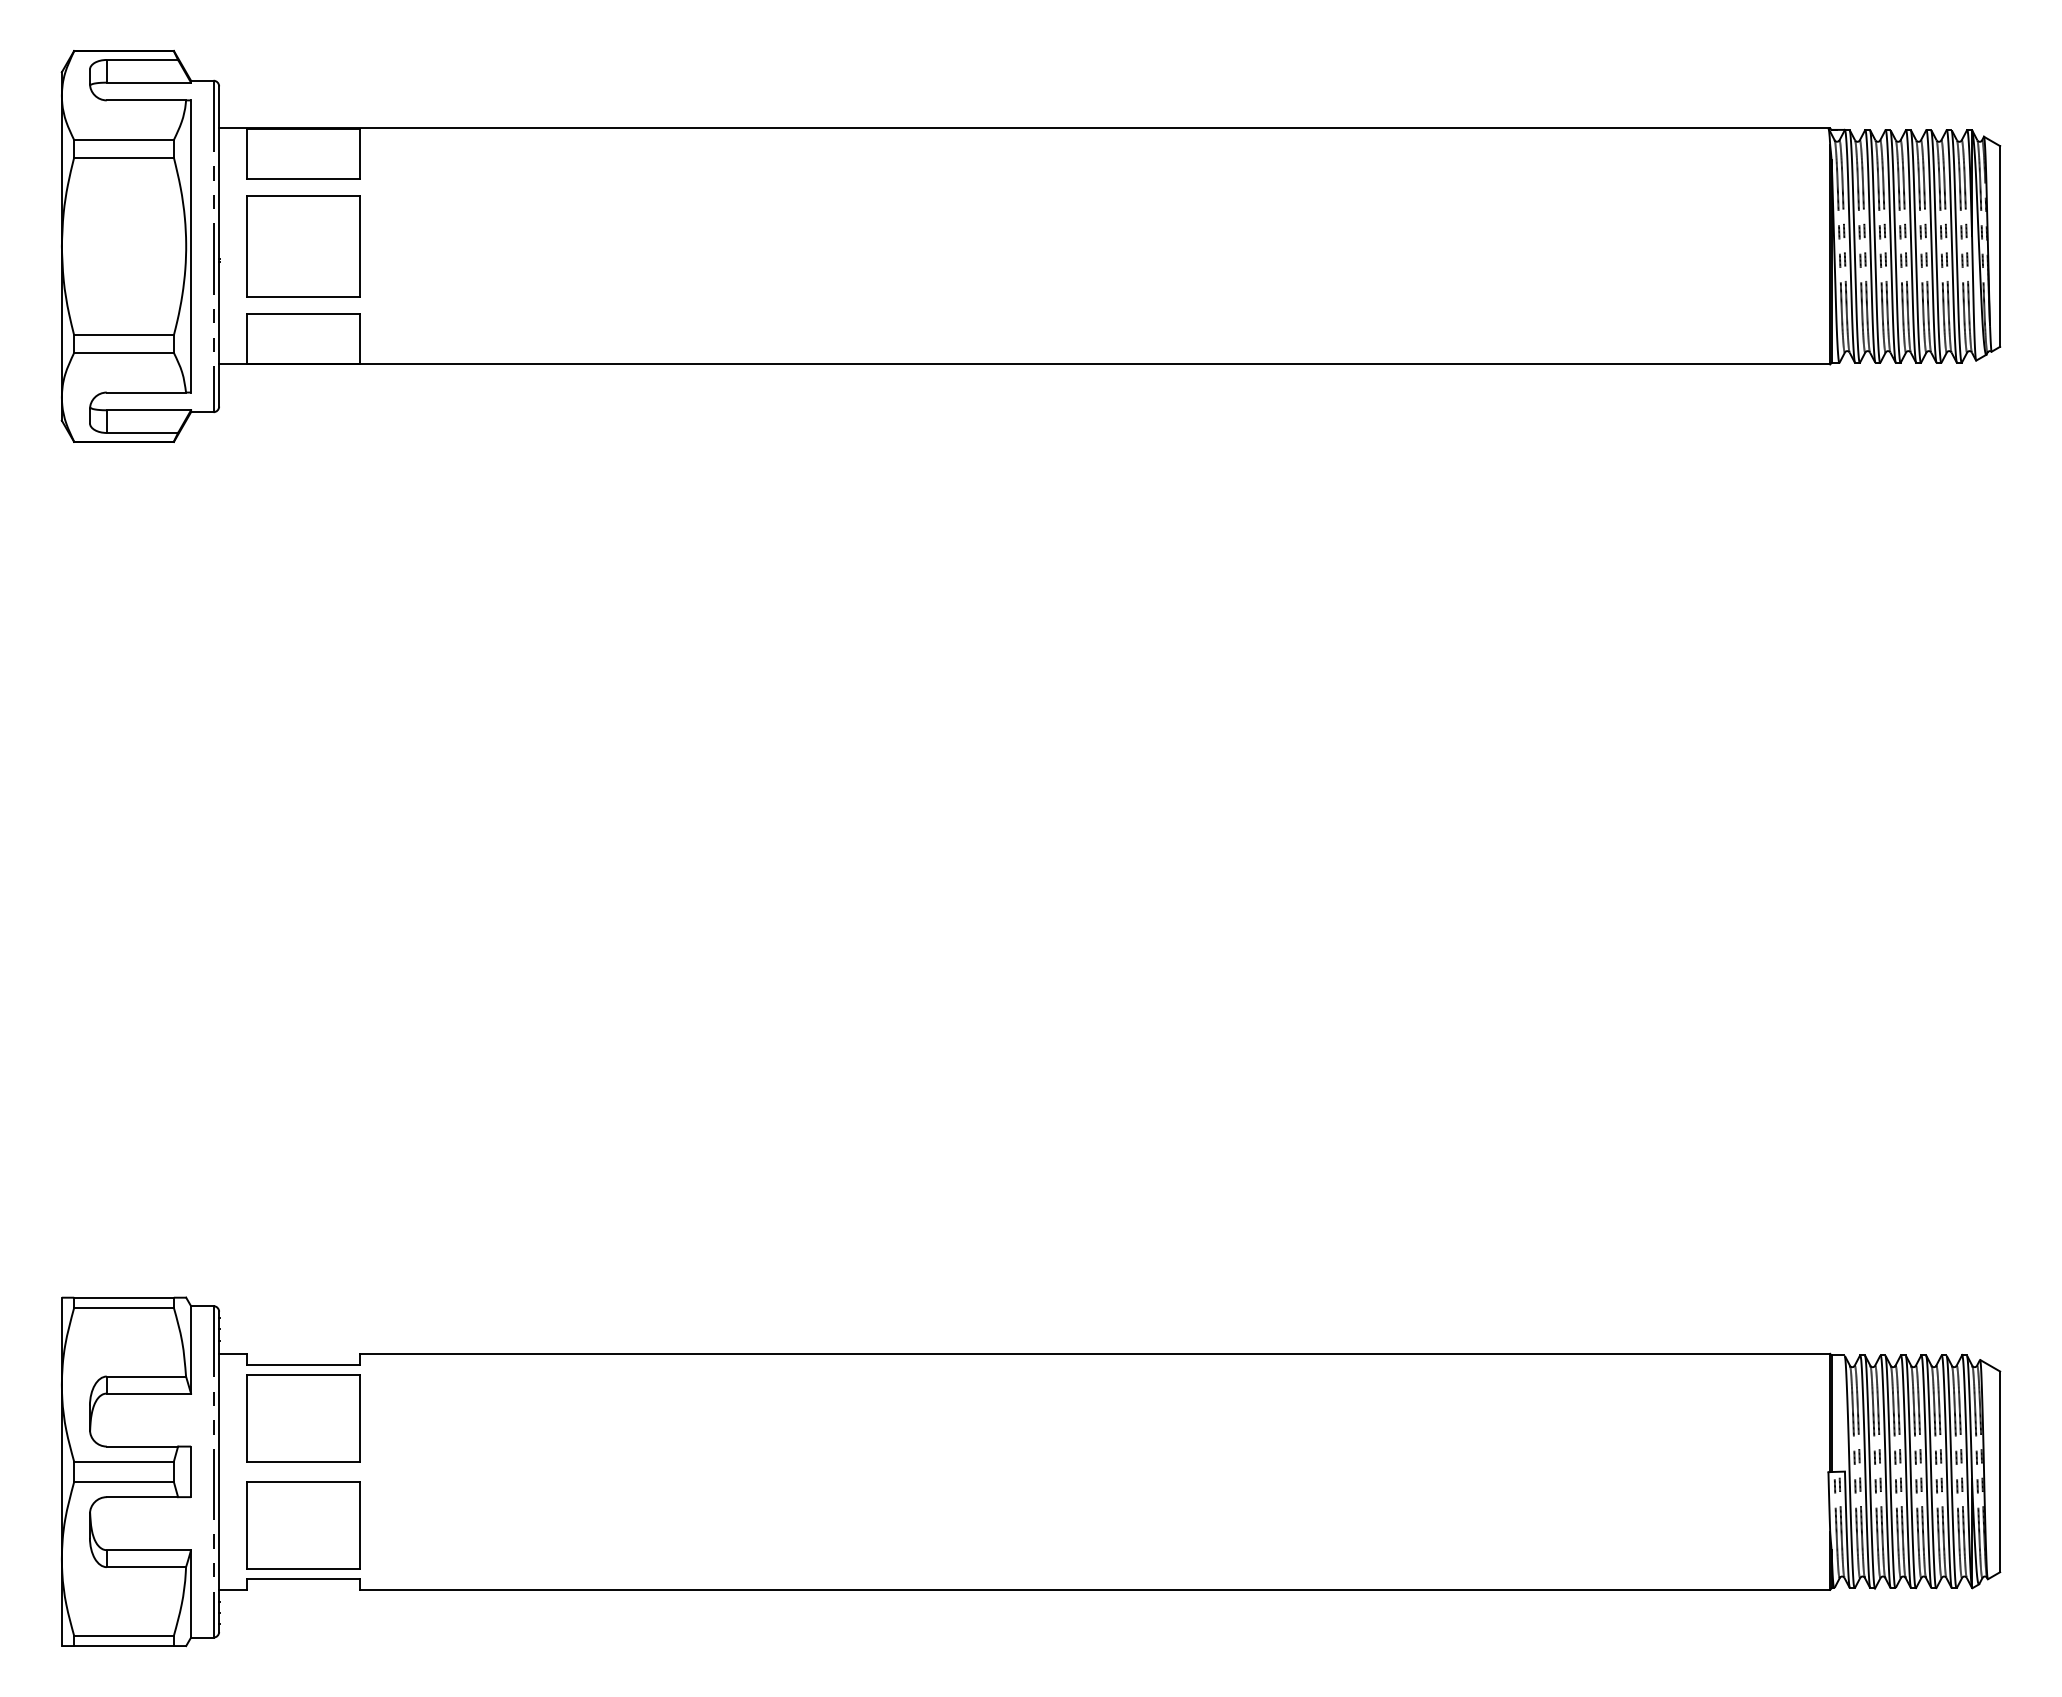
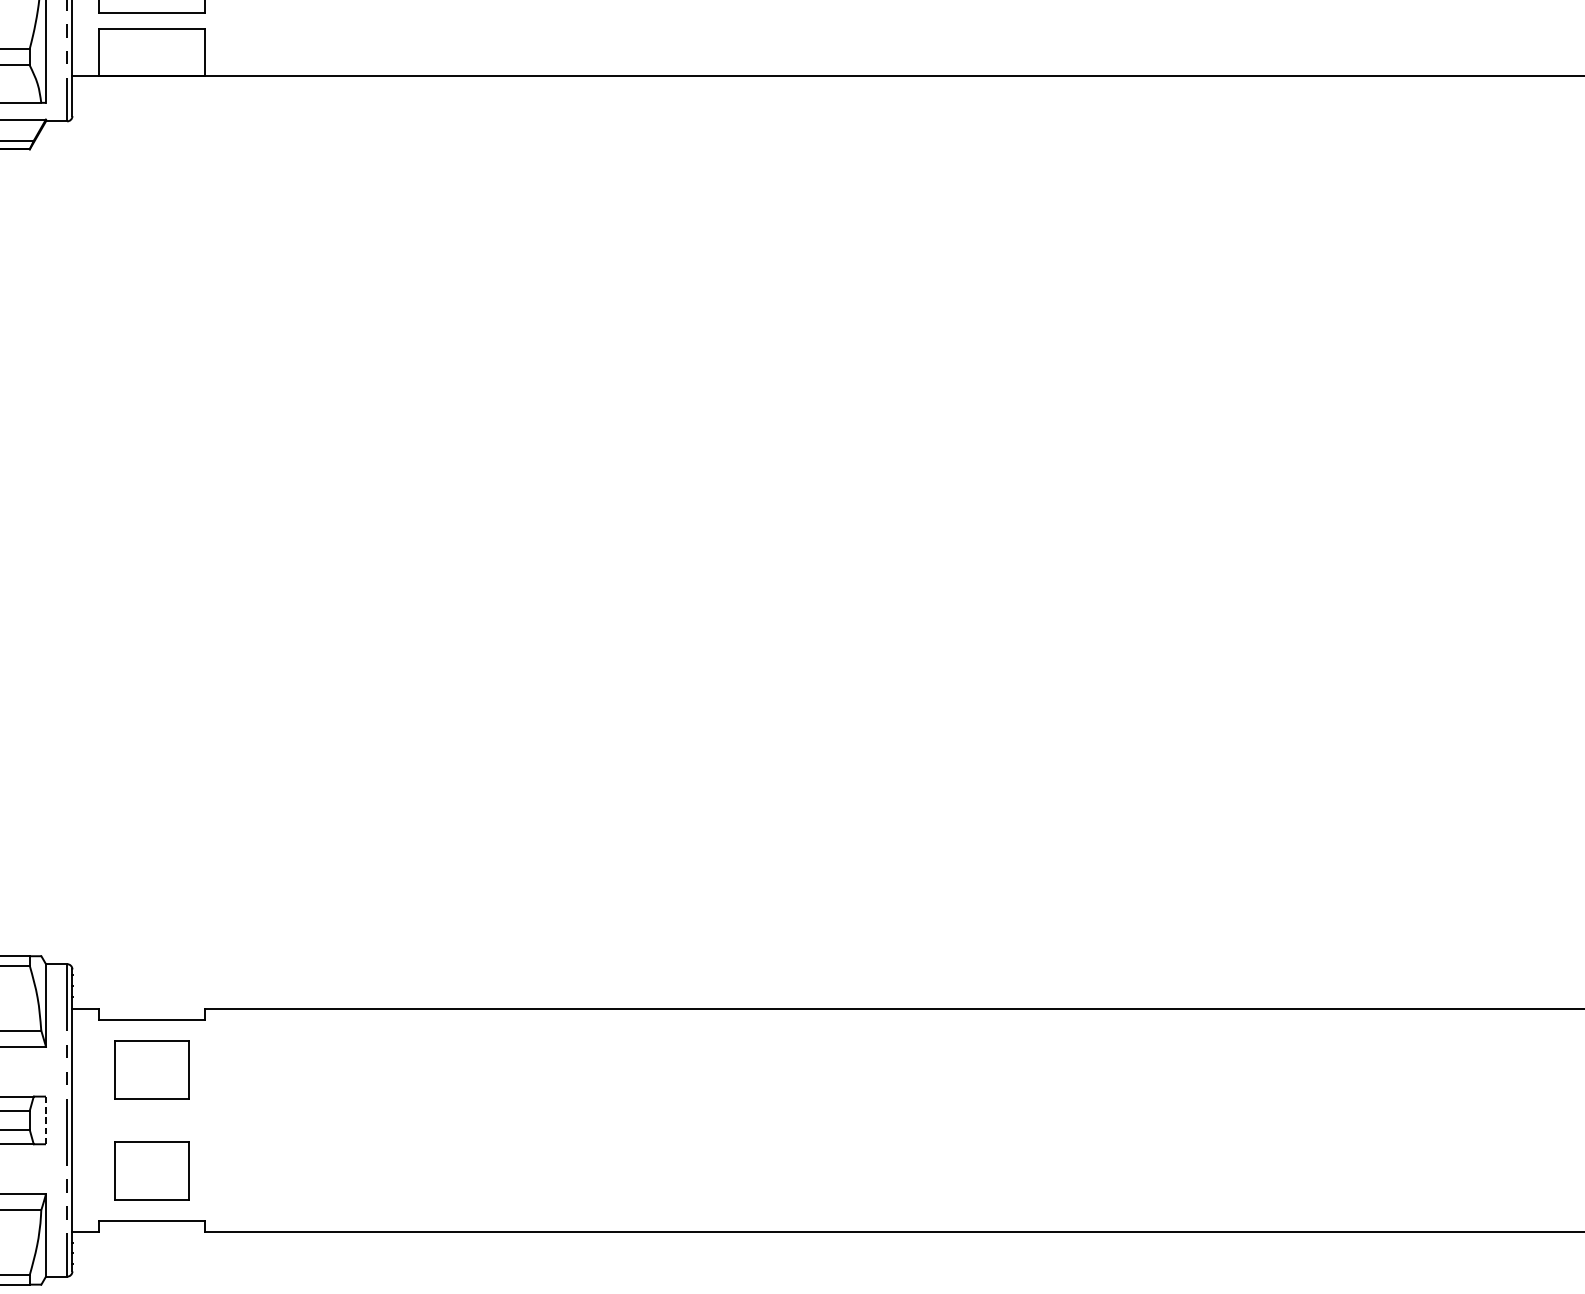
part: (303, 1418) -> (151, 1070), size x0.7
line: (191, 1472) -> (46, 1121), solid -> dashed
part: (303, 1525) -> (151, 1170), size x0.7

